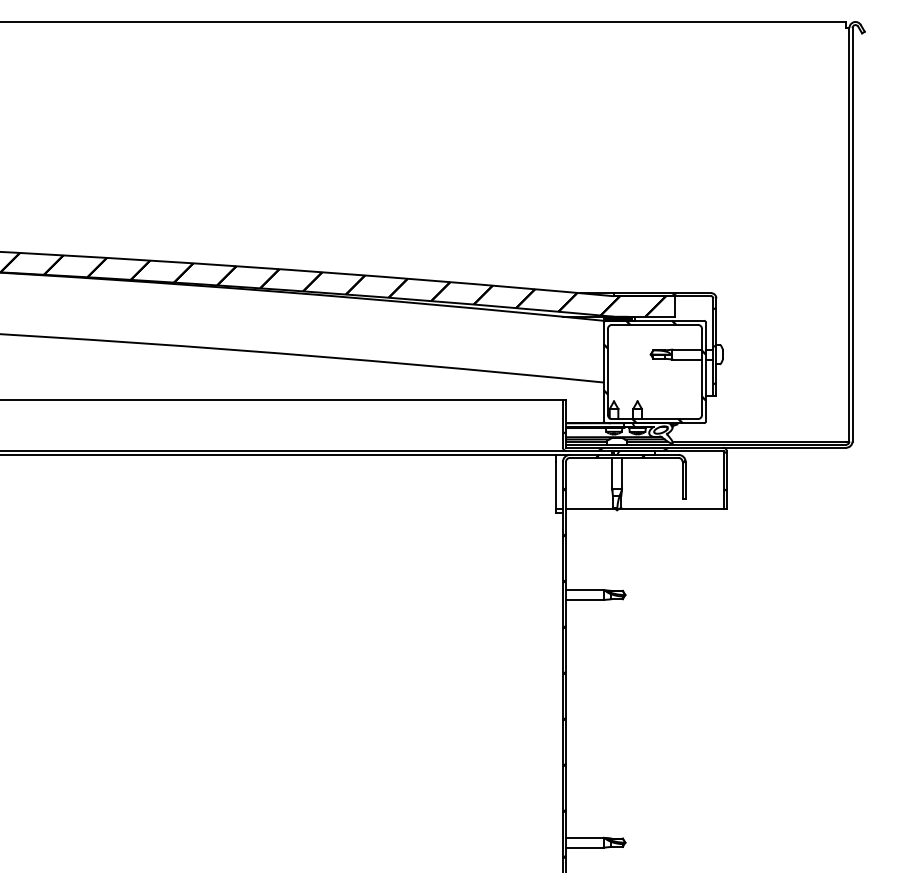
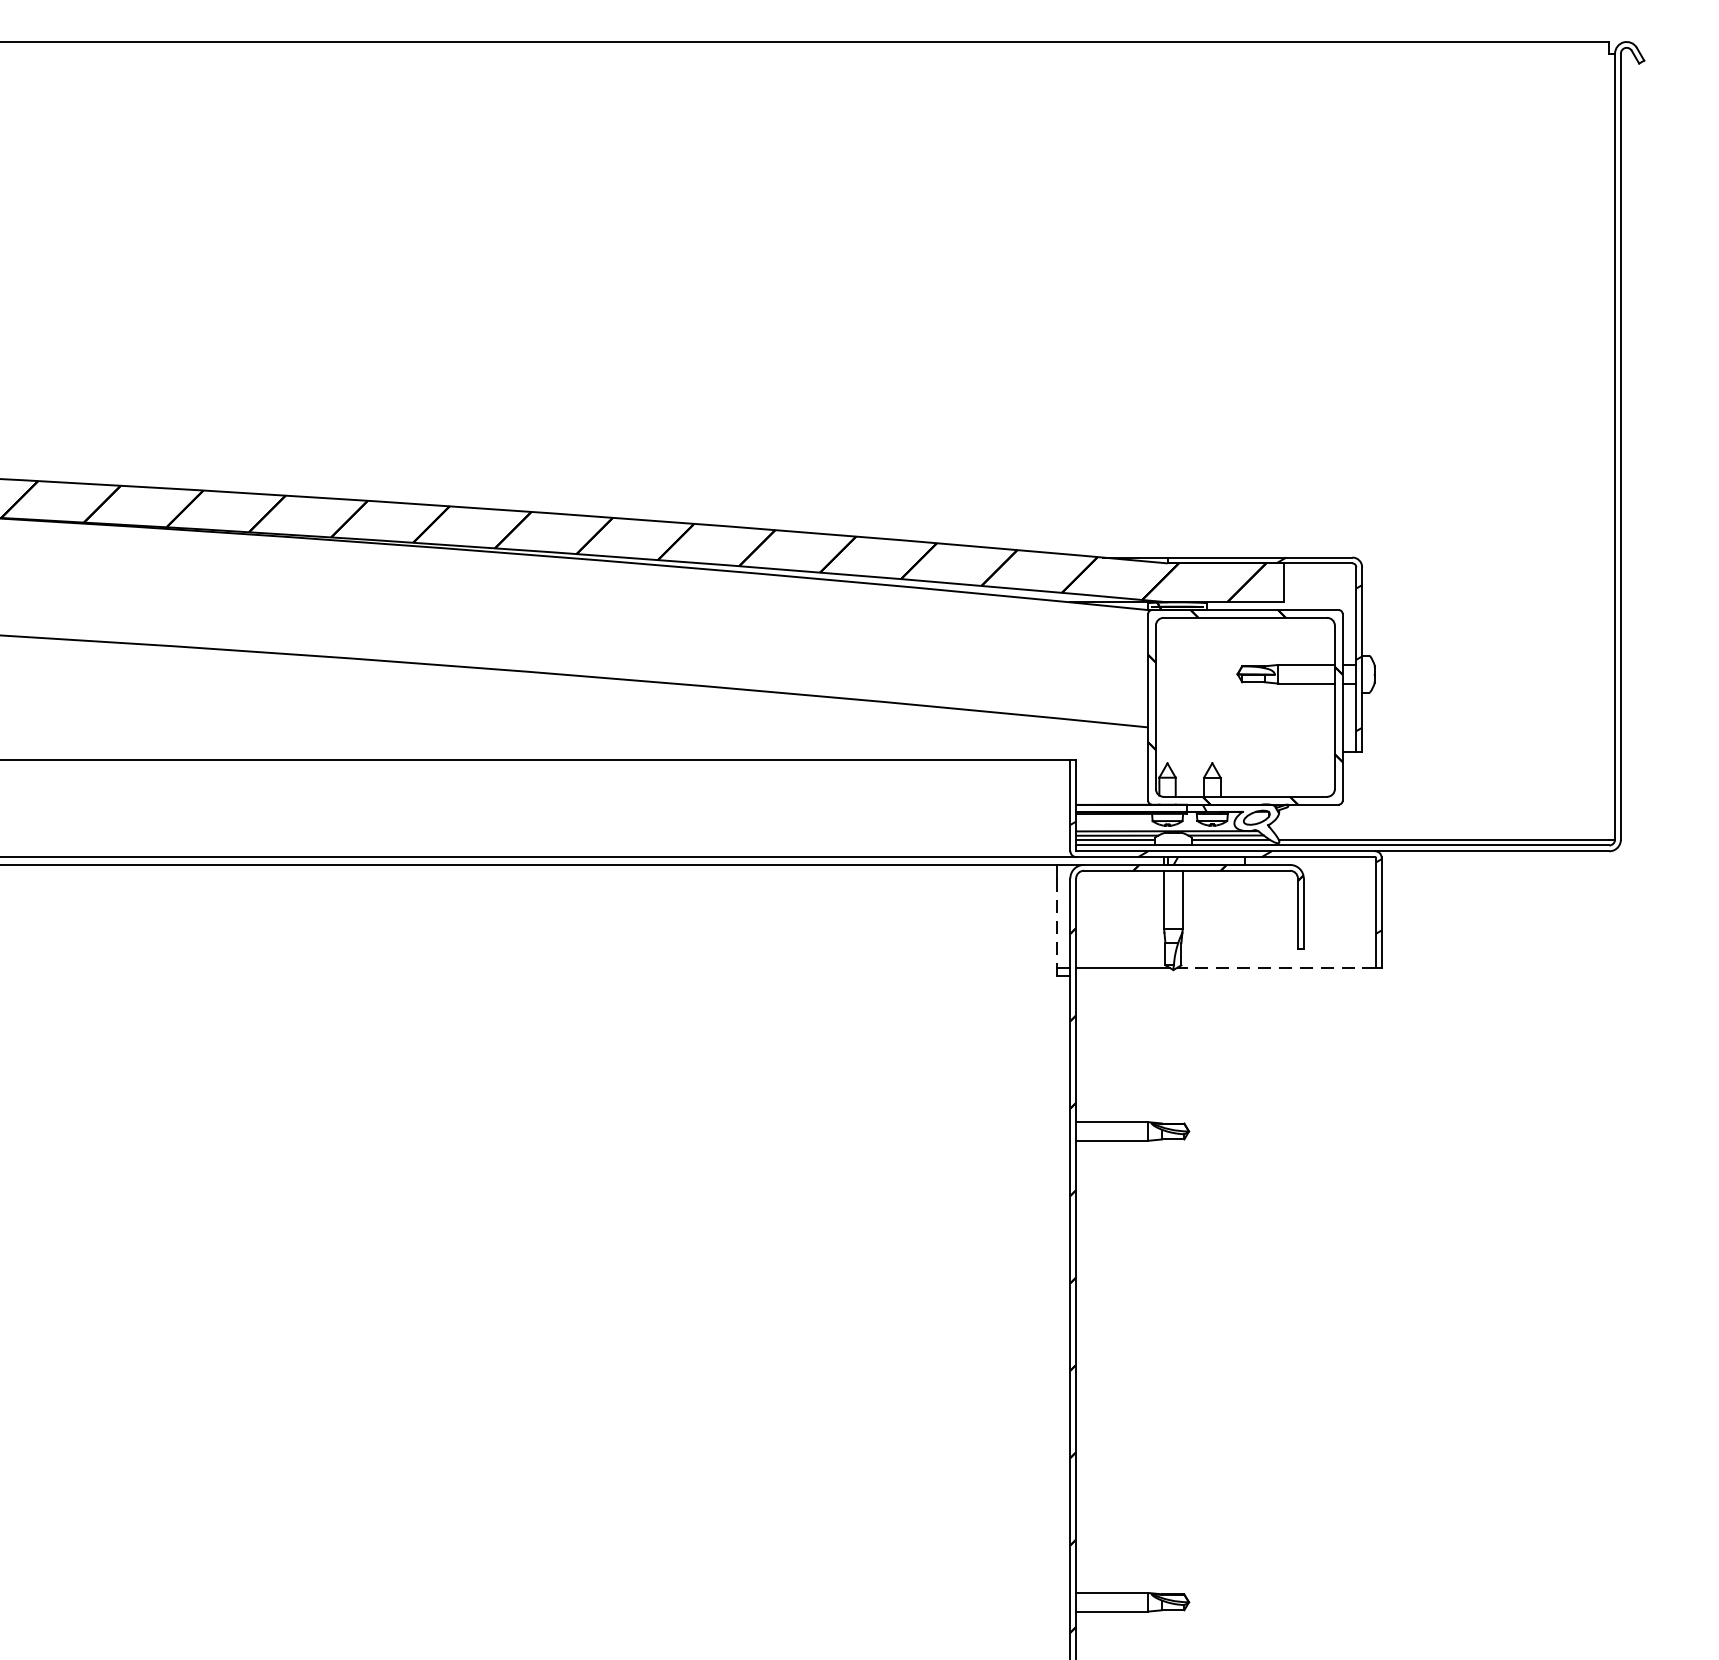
line: (555, 487) -> (1056, 926), solid -> dashed
line: (670, 509) -> (1274, 968), solid -> dashed

